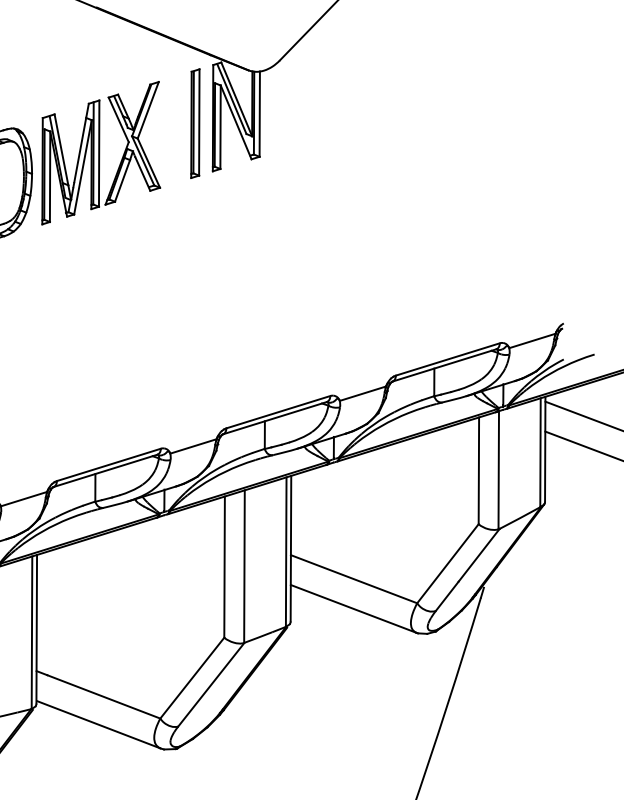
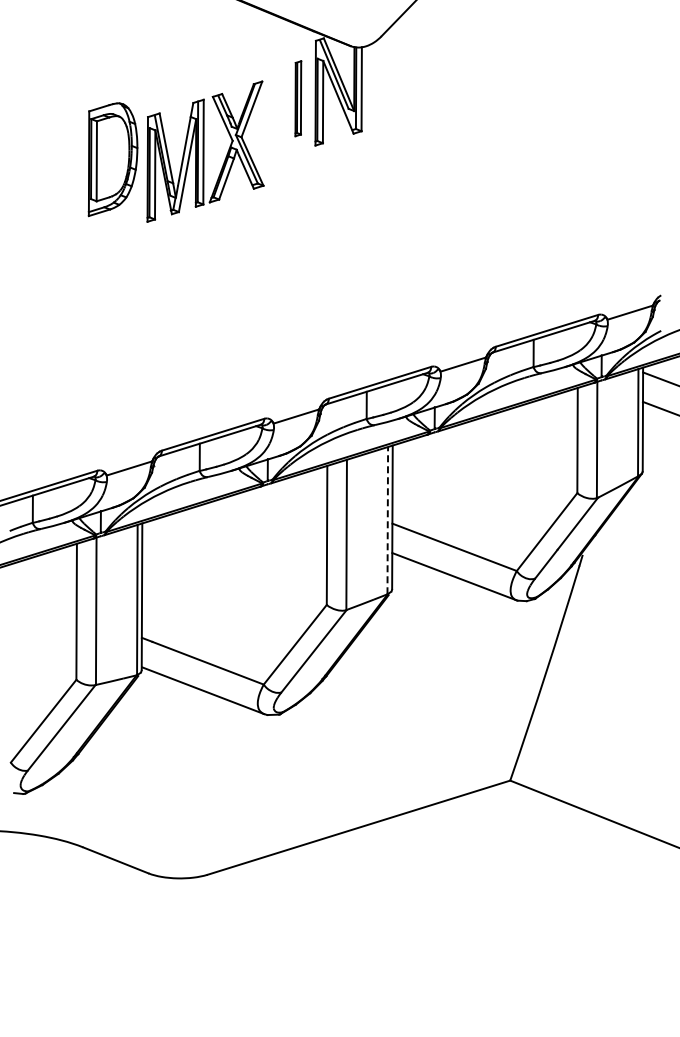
part: (195, 123) -> (298, 98), size x0.7
part: (101, 153) -> (205, 151), moved
line: (285, 551) -> (387, 520), solid -> dashed

